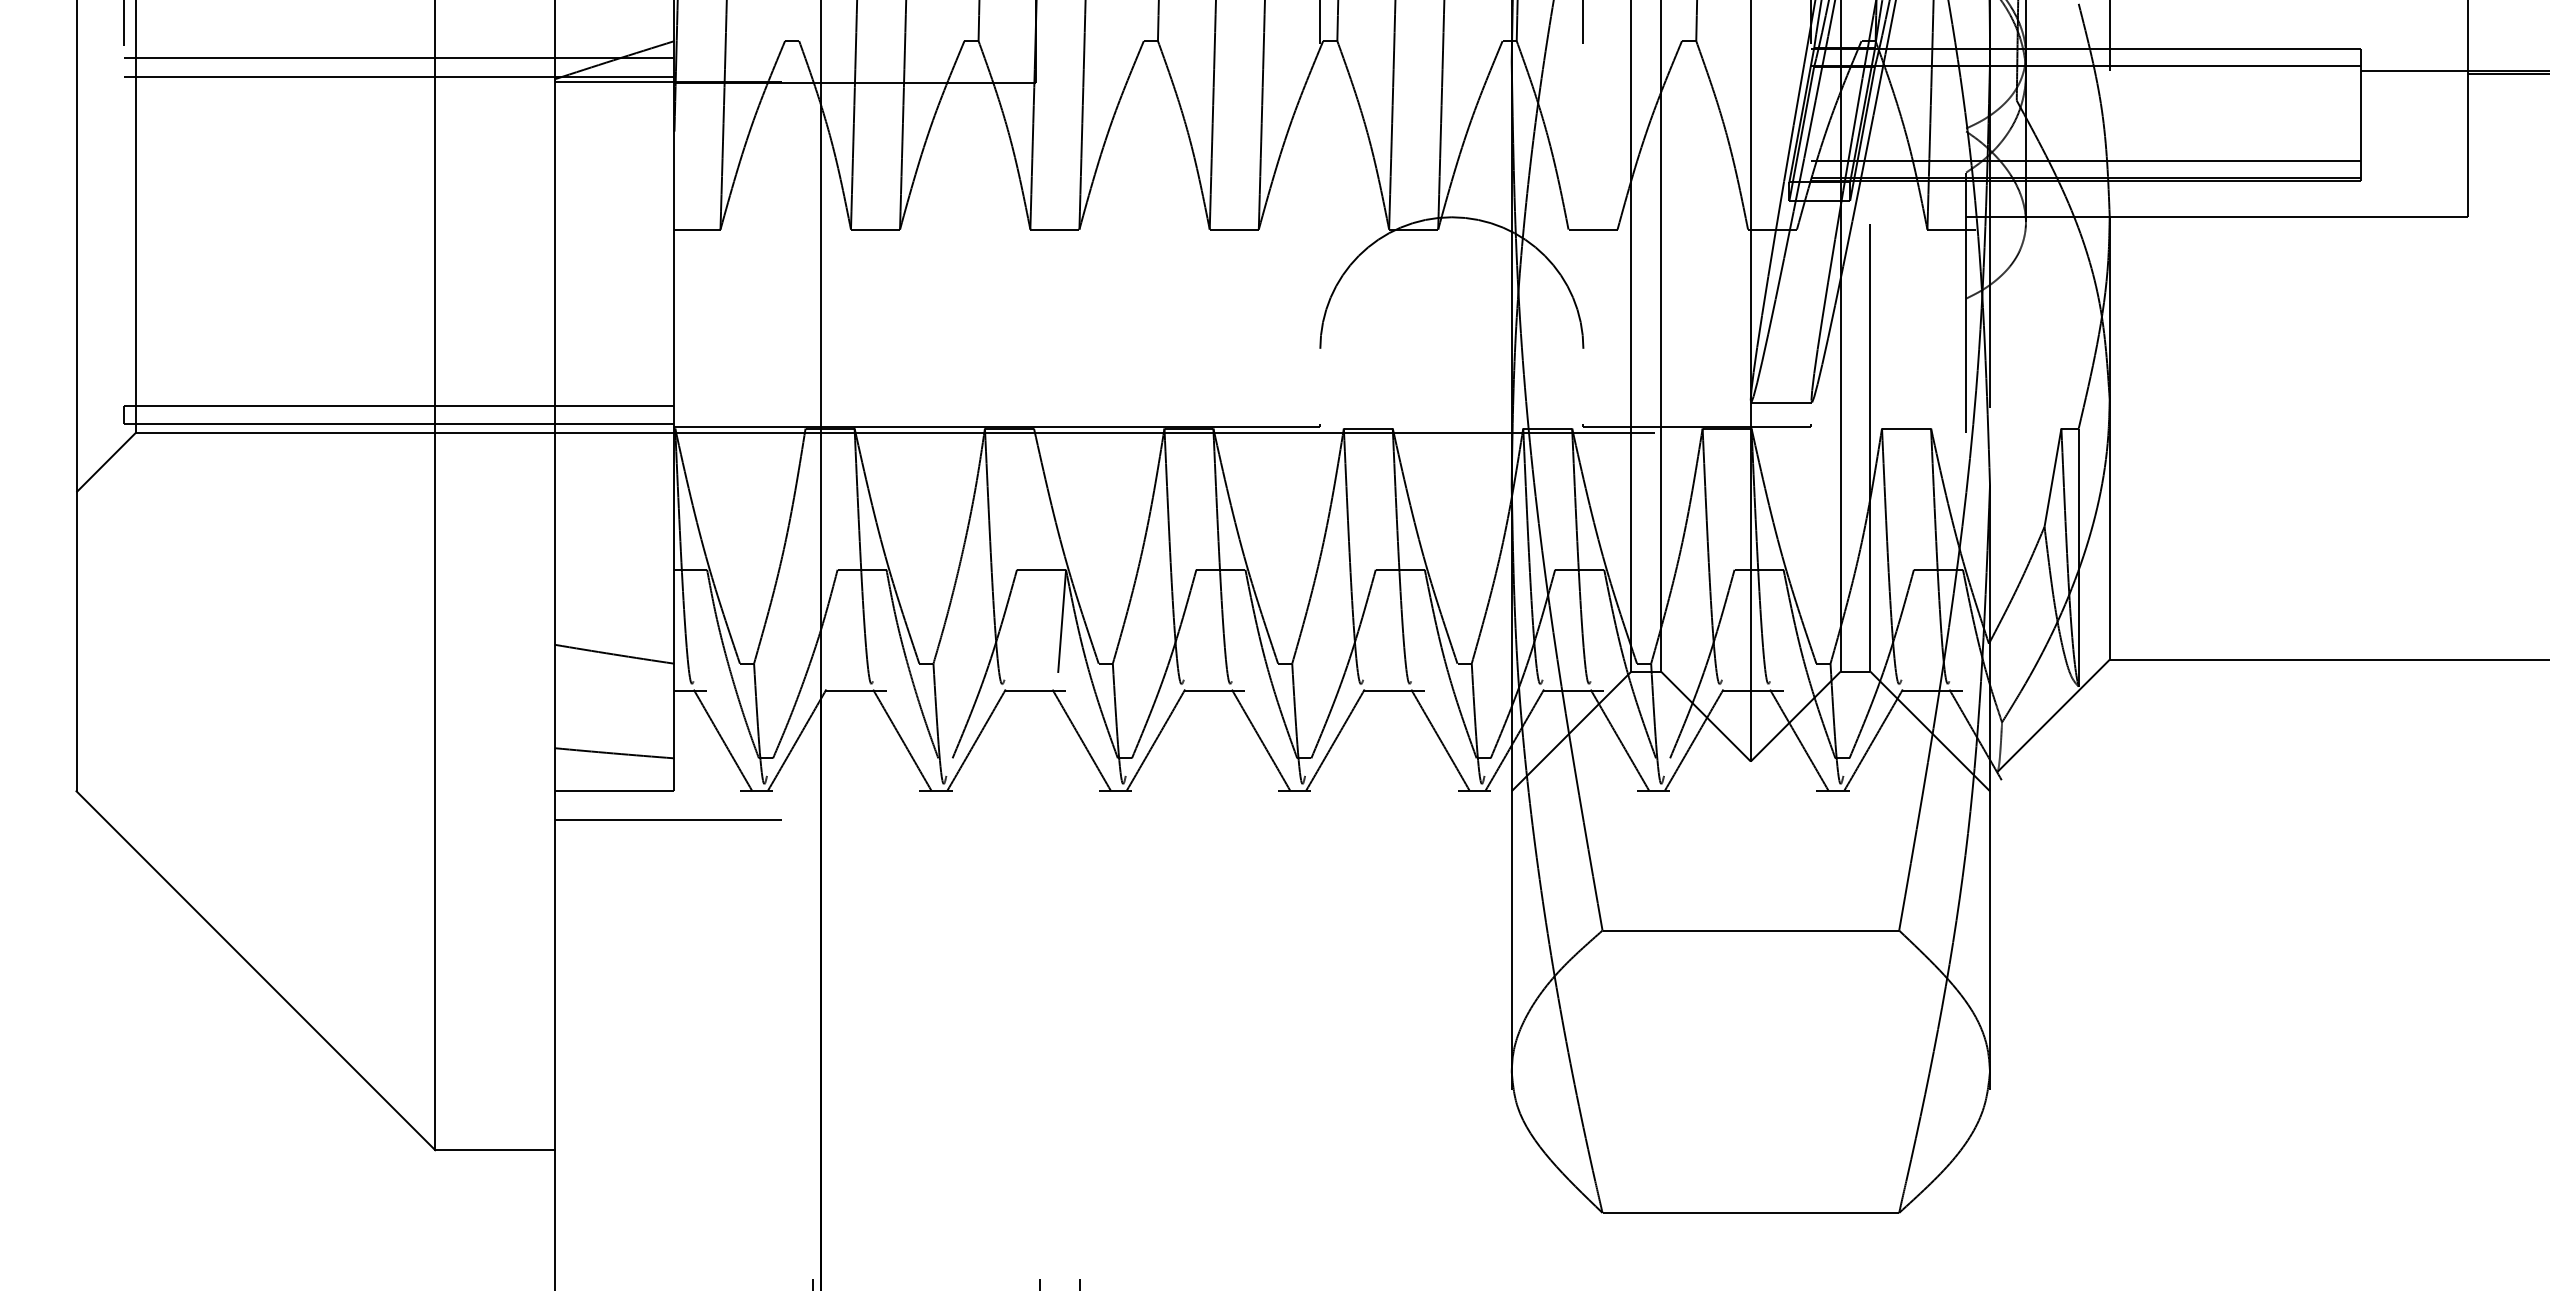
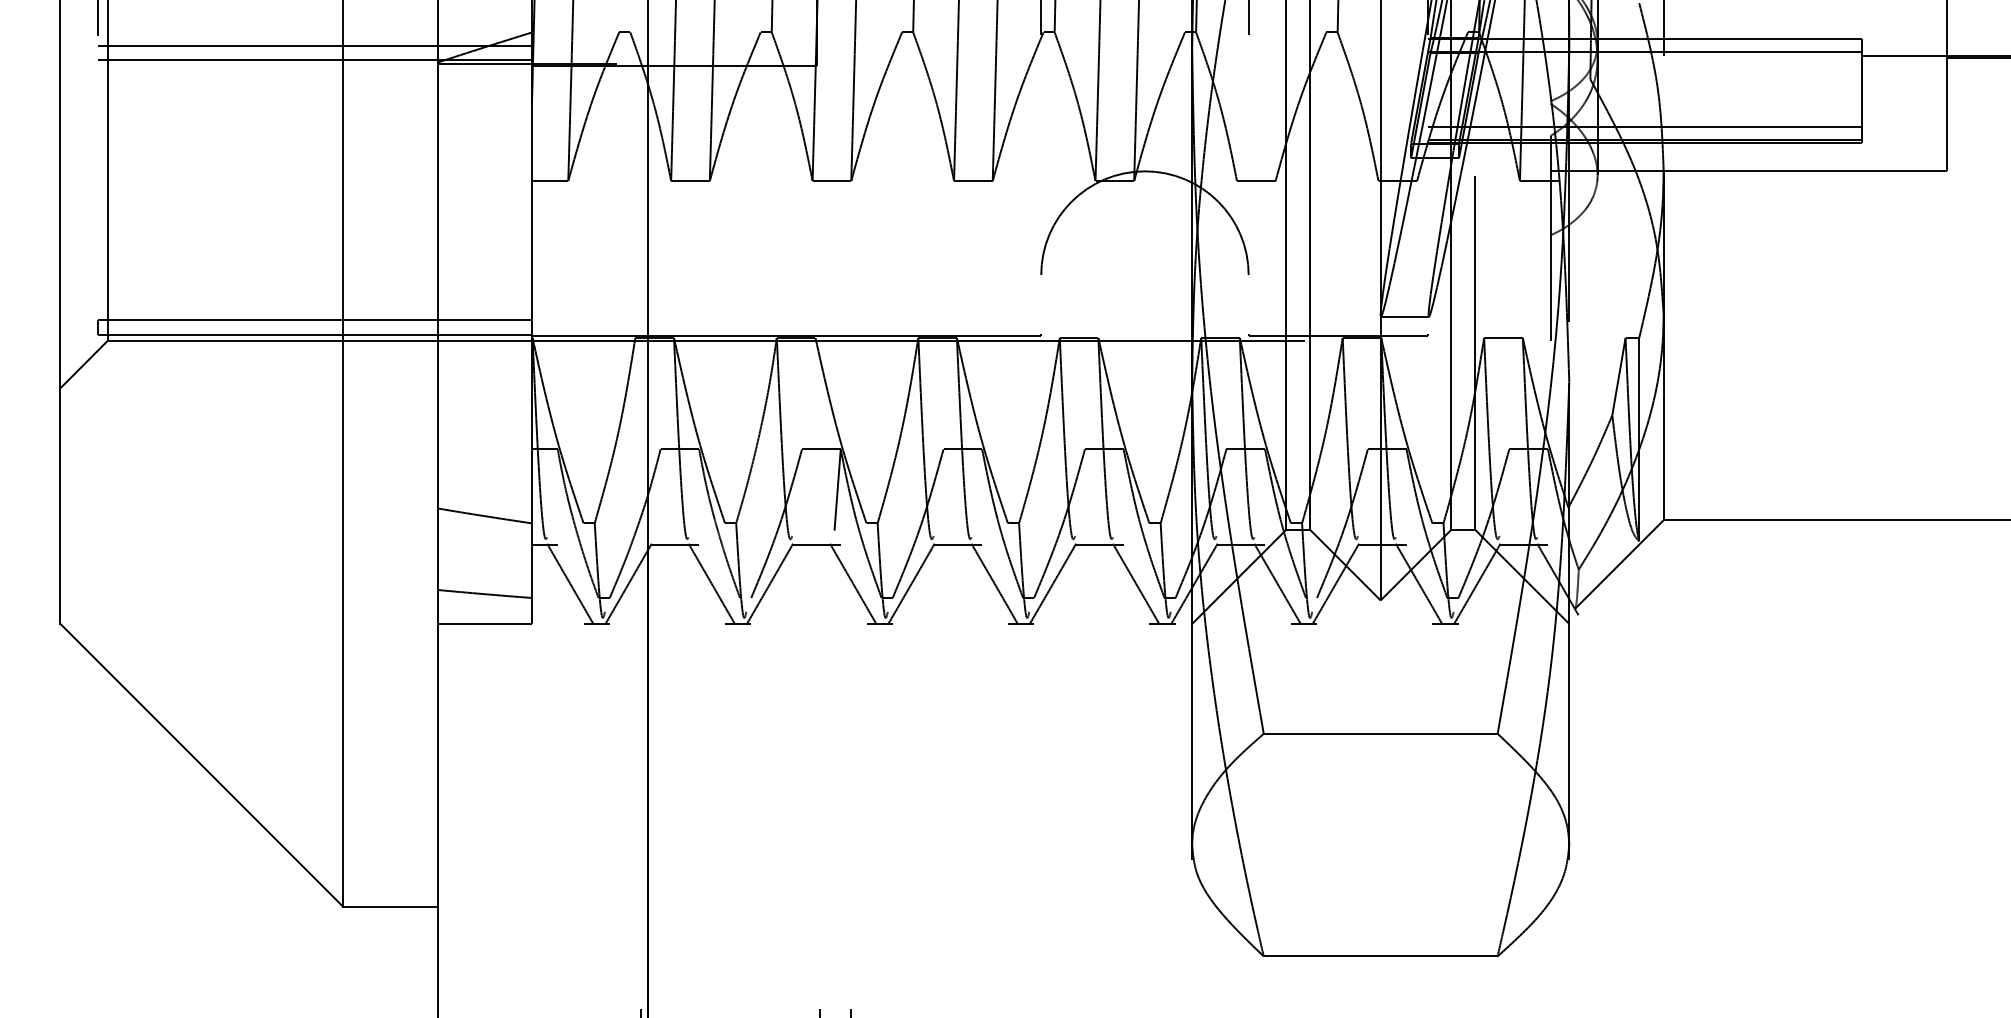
line: (667, 819) -> (526, 646), removed

